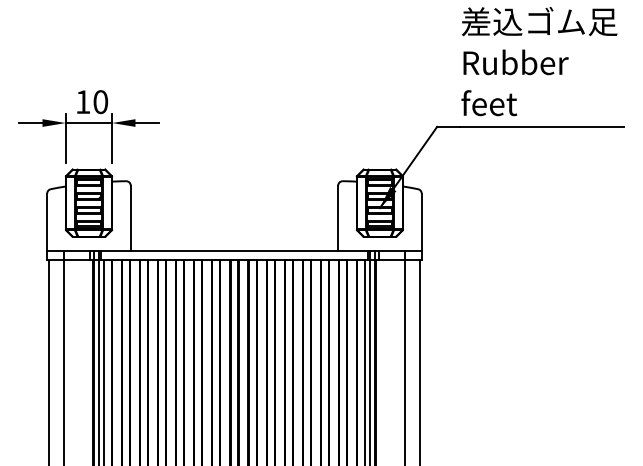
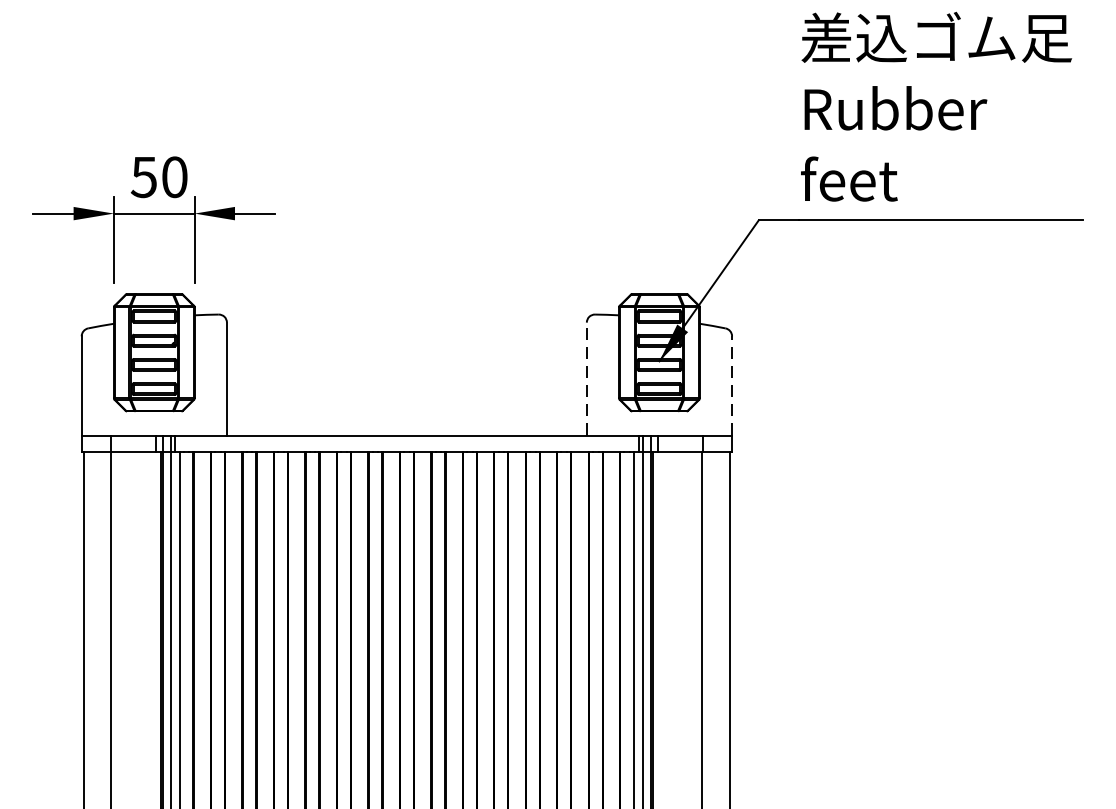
text: (82, 102) -> (143, 177), 10 -> 50
line: (338, 218) -> (587, 379), solid -> dashed
line: (421, 222) -> (731, 386), solid -> dashed

